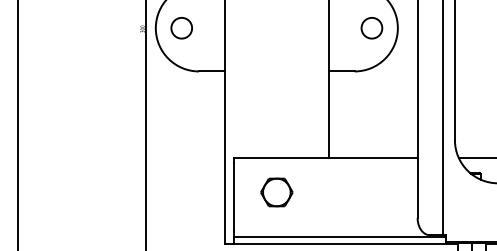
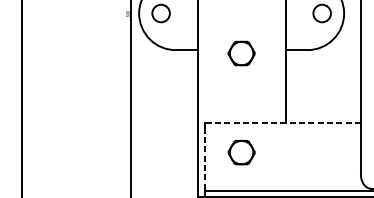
part: (276, 75) -> (241, 53), added
line: (325, 157) -> (282, 122), solid -> dashed
line: (233, 197) -> (204, 156), solid -> dashed

